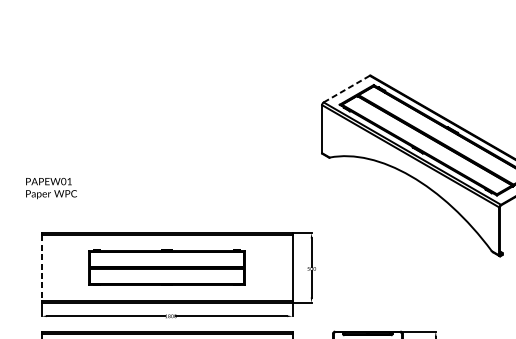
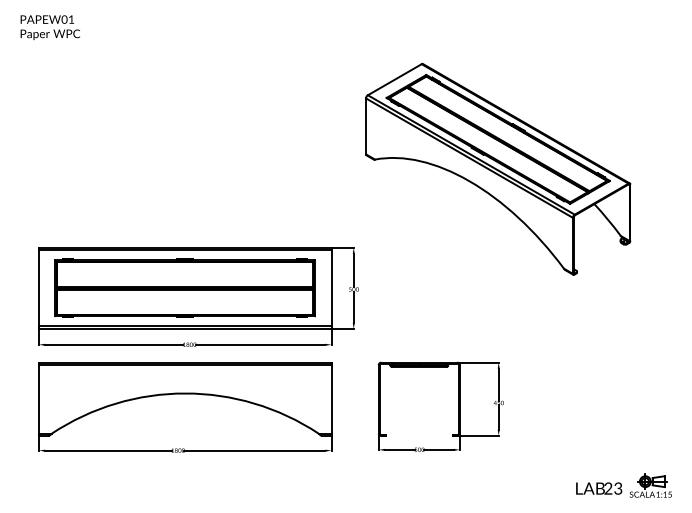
line: (346, 88) -> (394, 79), dashed -> solid
text: (51, 188) -> (50, 27), moved
part: (166, 267) -> (184, 287), size x1.43
line: (41, 268) -> (38, 288), dashed -> solid

